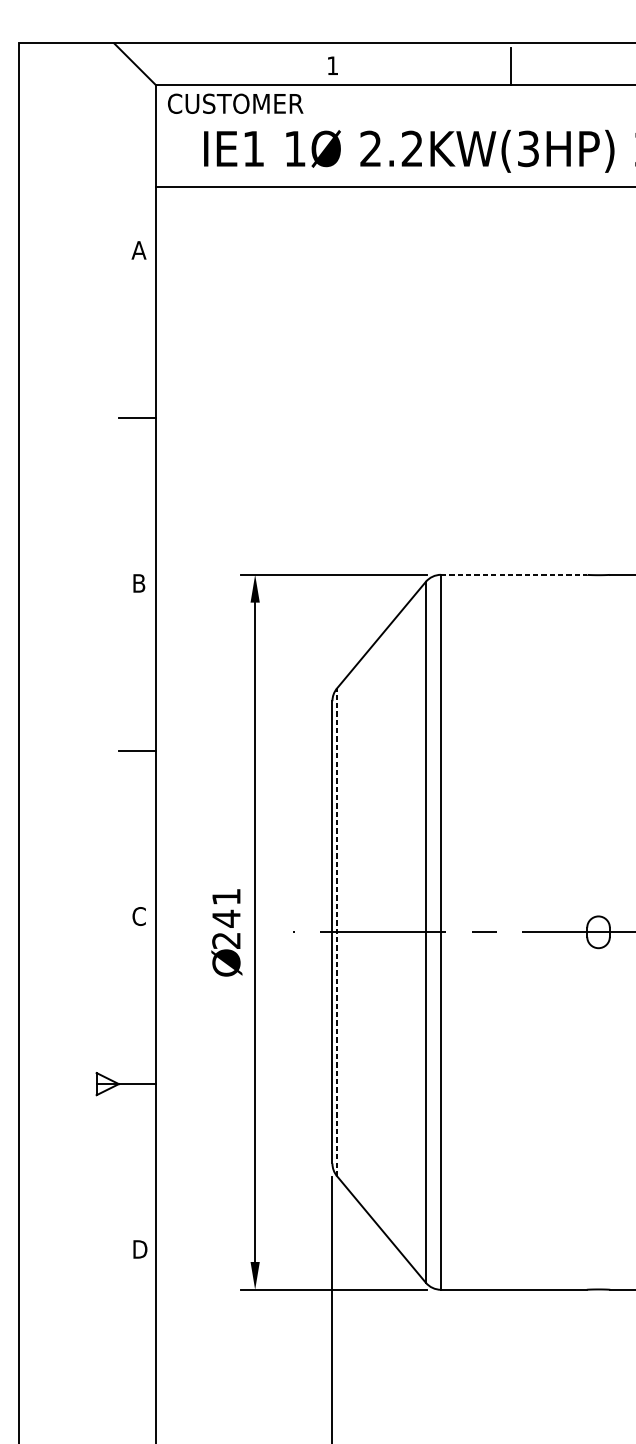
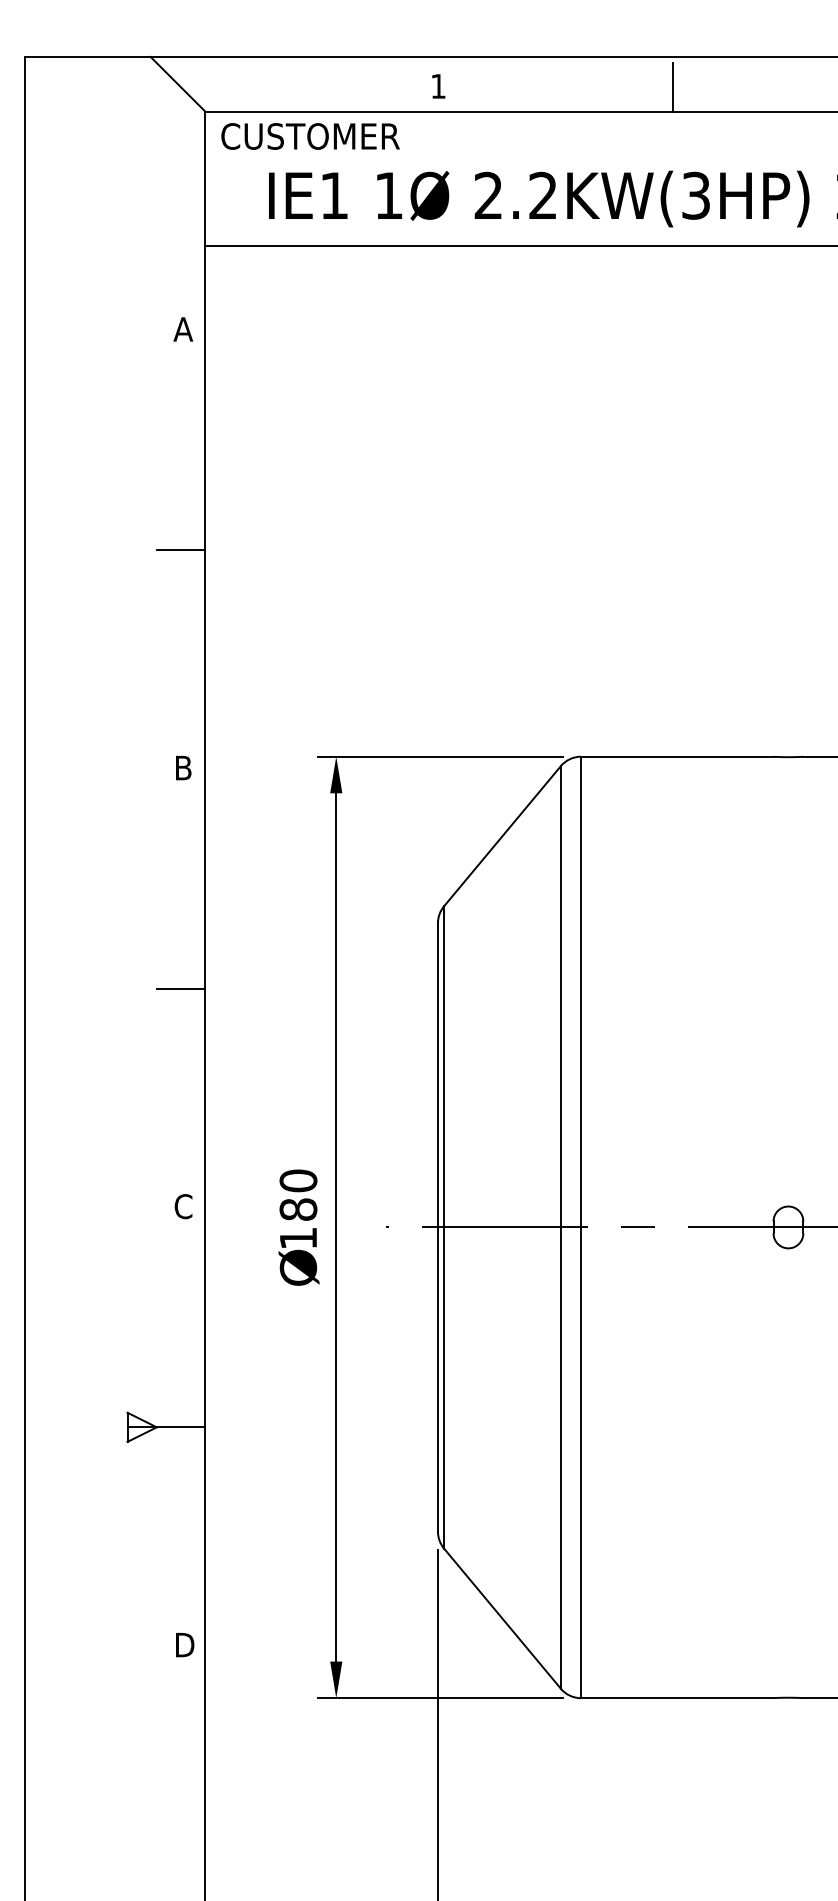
line: (514, 574) -> (677, 756), dashed -> solid
text: (226, 918) -> (298, 1209), 241 -> 180
line: (337, 931) -> (444, 1226), dashed -> solid

